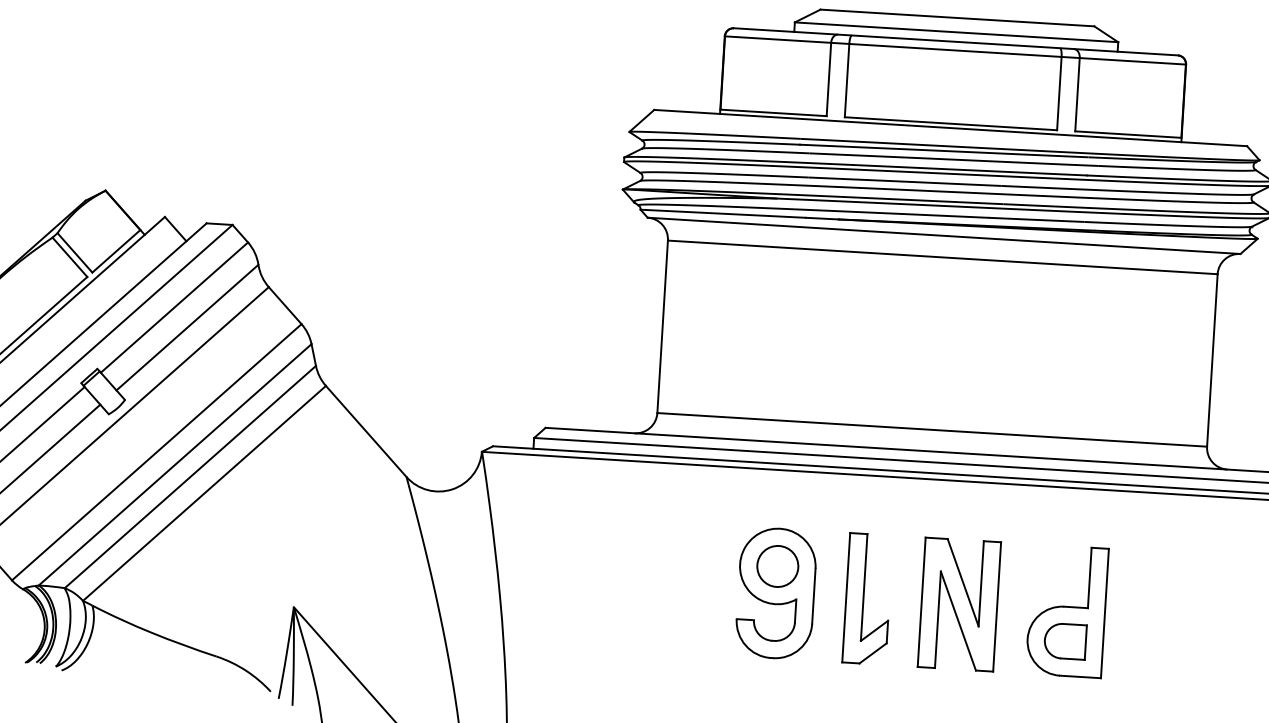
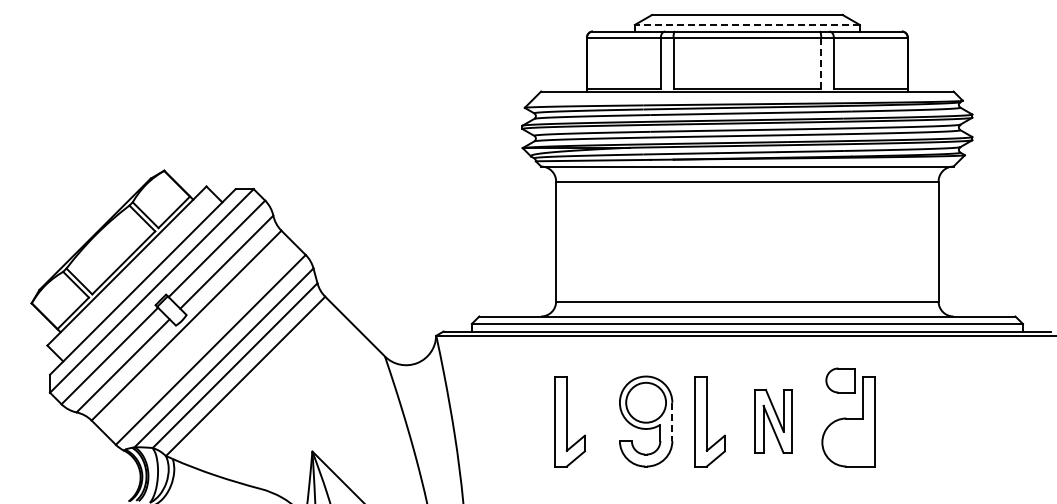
line: (955, 31) -> (746, 24), solid -> dashed
line: (1059, 94) -> (821, 63), solid -> dashed
circle: (776, 566) -> (645, 402), size x1.4
part: (666, 586) -> (569, 421), added
line: (813, 597) -> (672, 422), solid -> dashed
part: (959, 604) -> (773, 421), size x0.7
part: (1065, 641) -> (840, 380), moved

